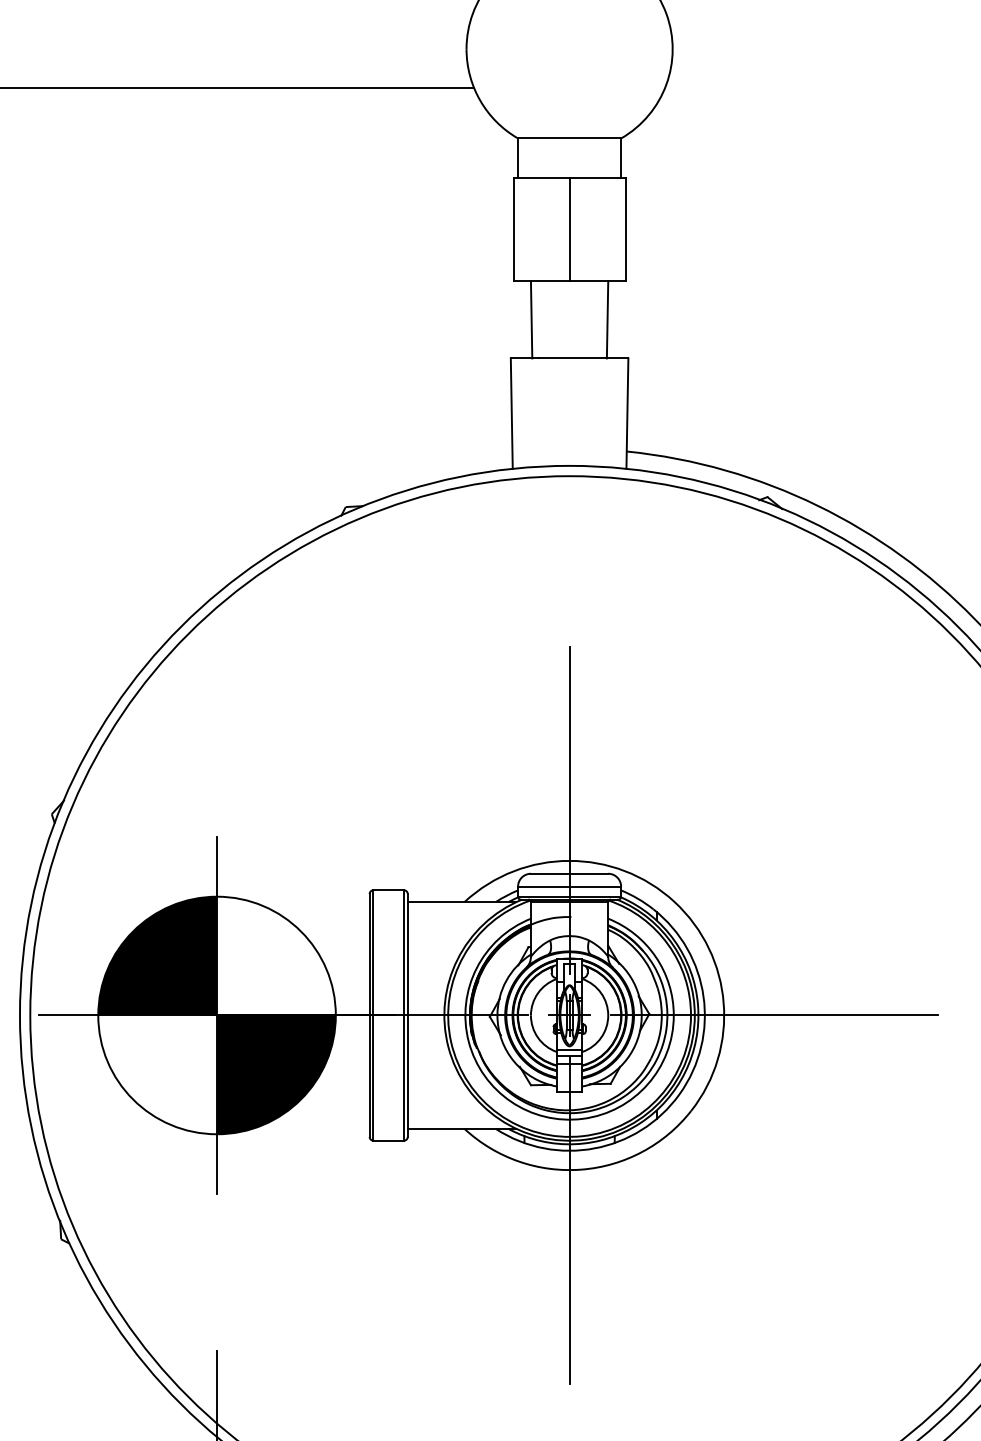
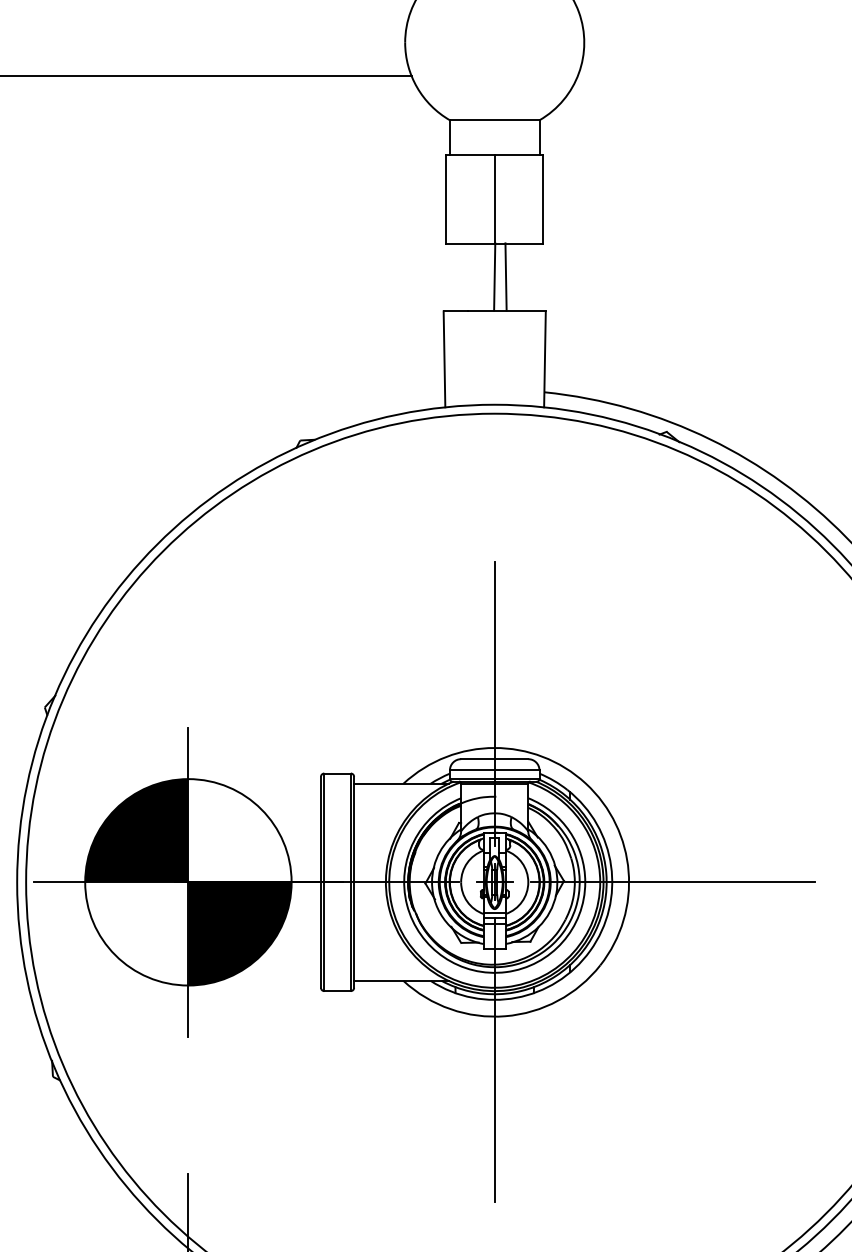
line: (531, 319) -> (505, 276), moved
line: (607, 319) -> (494, 276), moved

